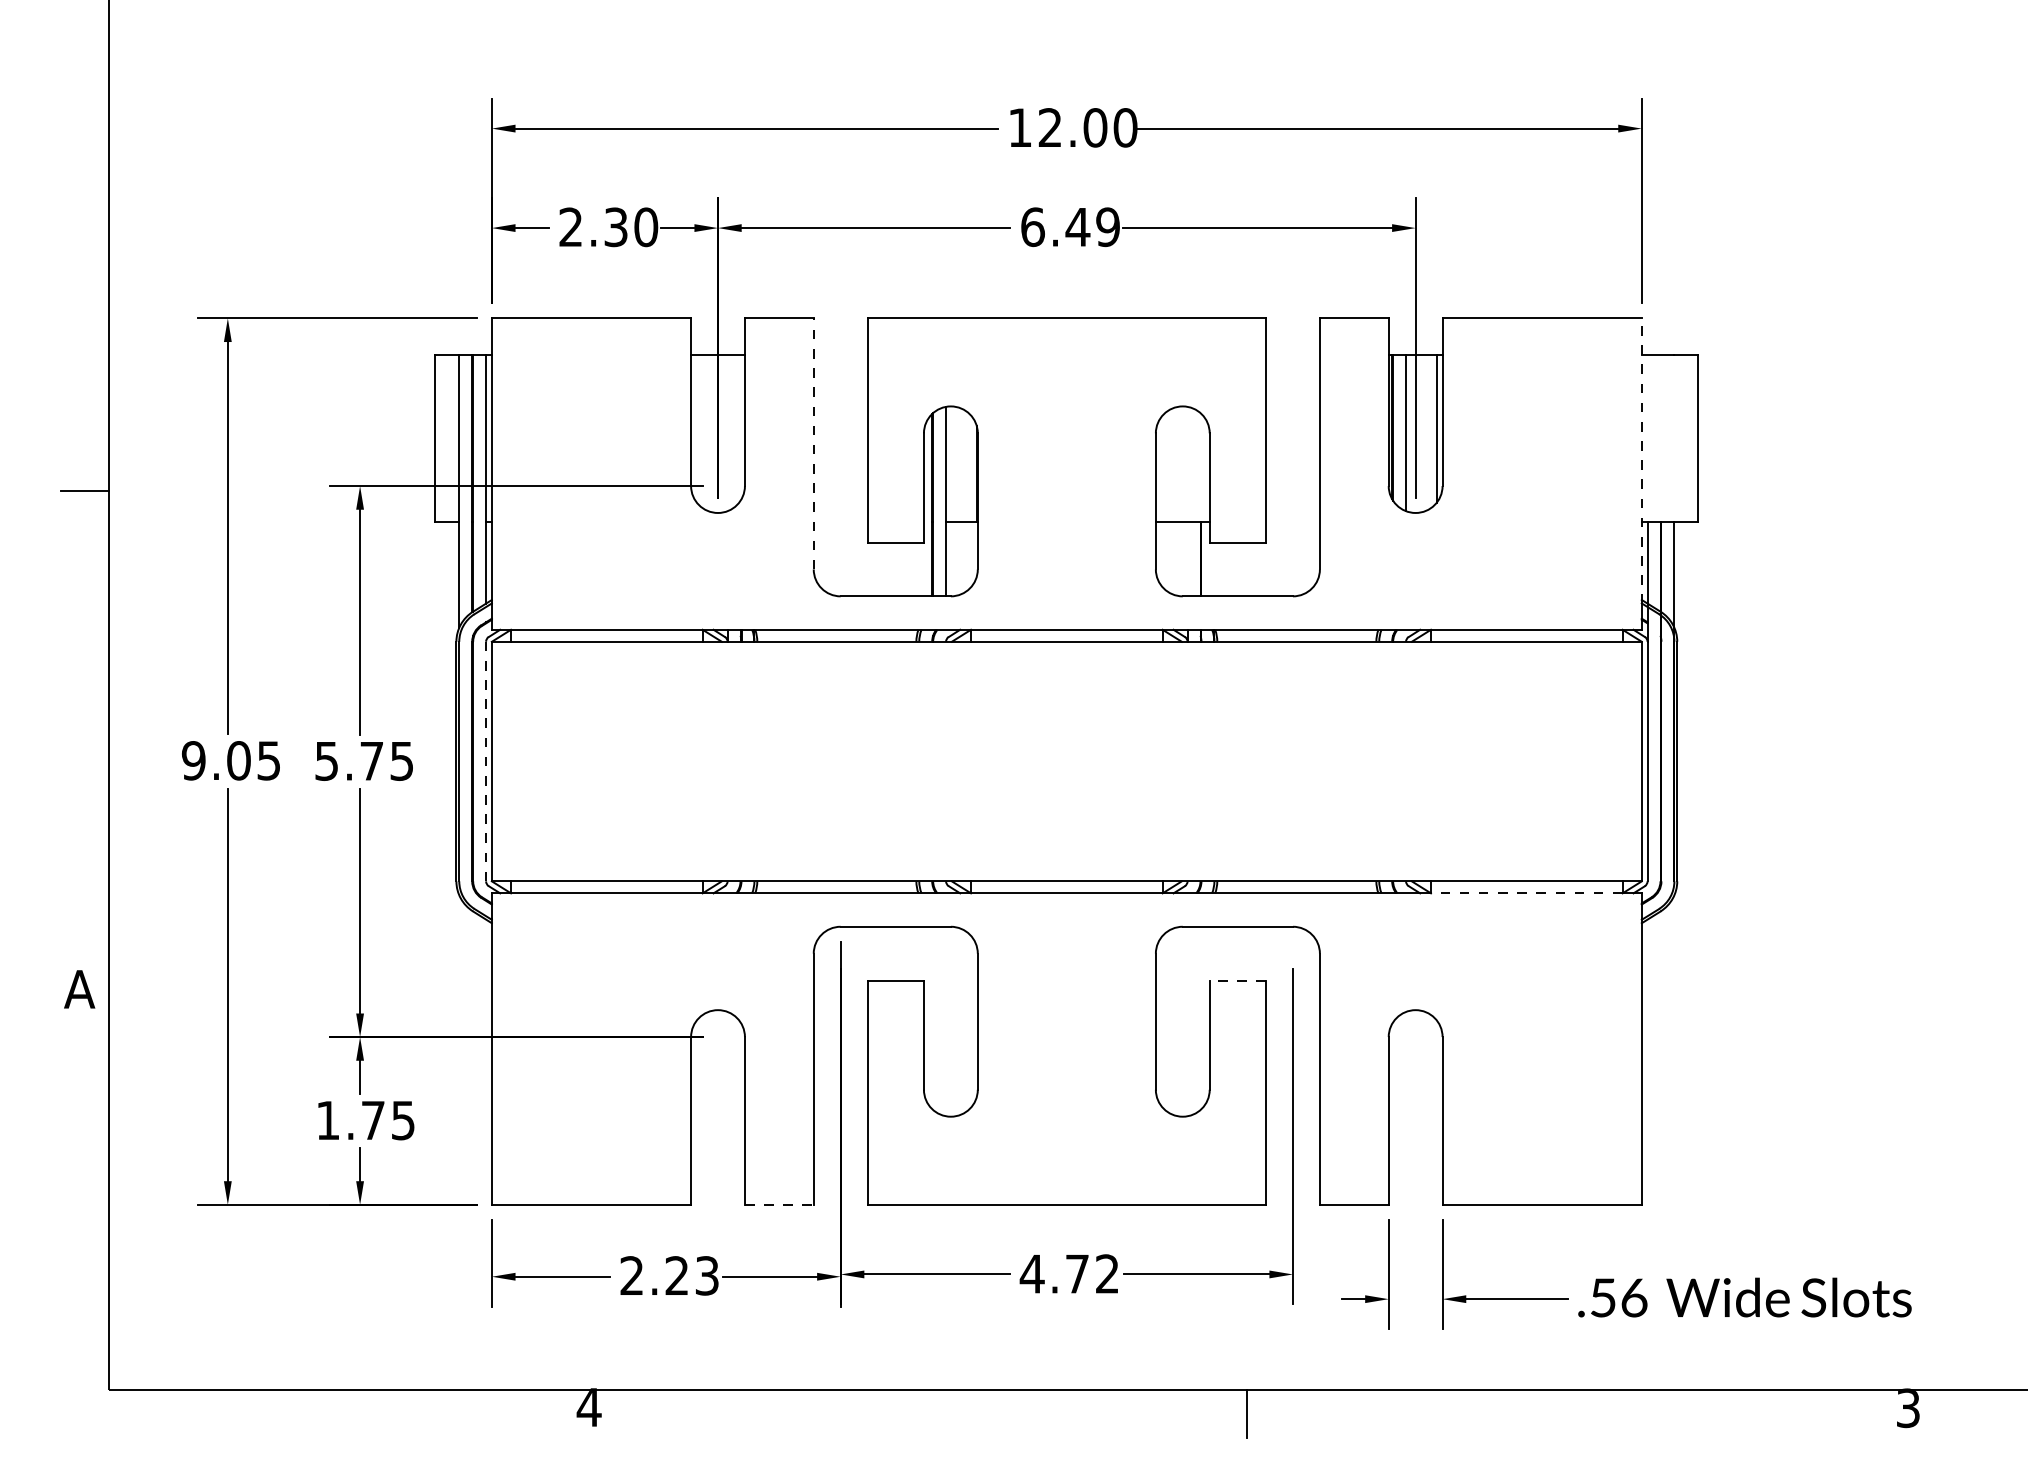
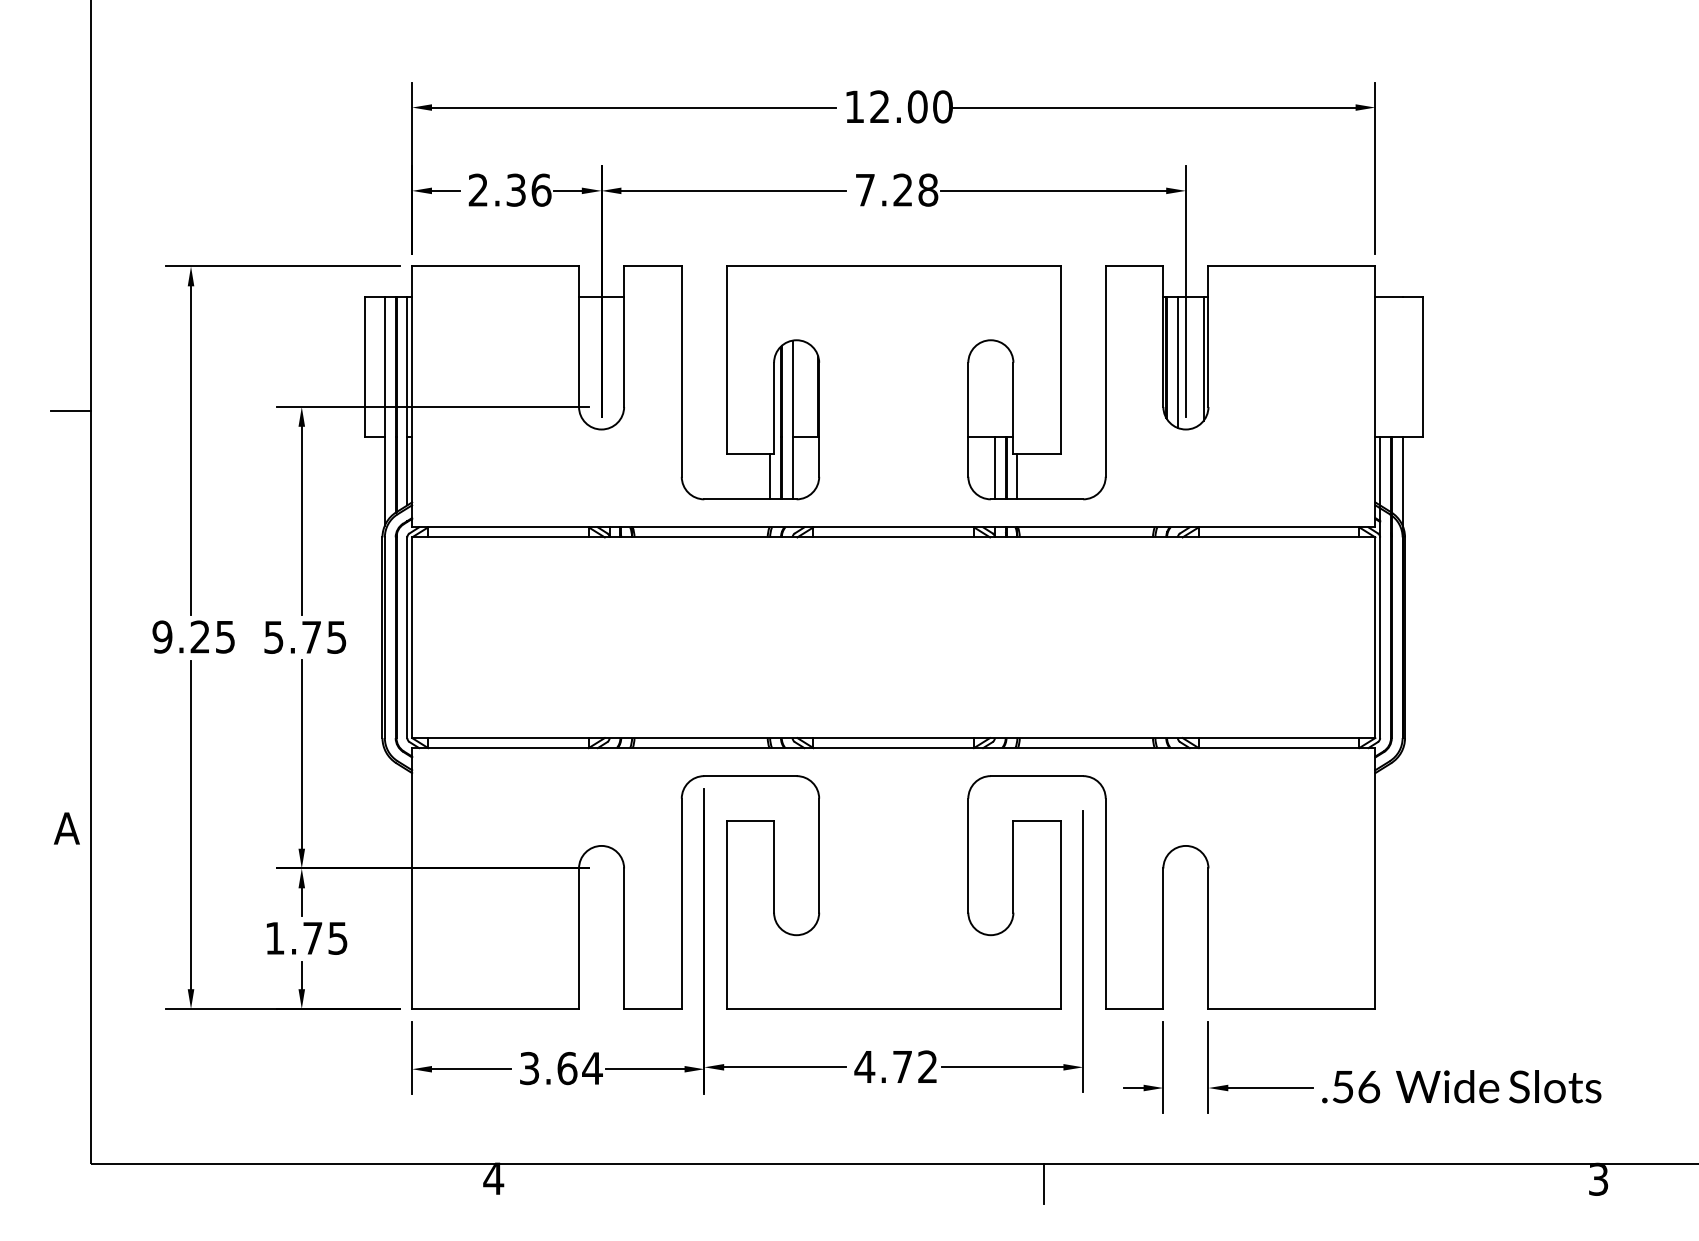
text: (646, 226) -> (541, 189), 2.30 -> 2.36
text: (1070, 226) -> (896, 189), 6.49 -> 7.28
line: (813, 443) -> (681, 371), dashed -> solid
line: (1641, 461) -> (1375, 386), dashed -> solid
line: (1187, 559) -> (994, 468), added
line: (919, 569) -> (770, 476), added
line: (1214, 569) -> (1017, 476), added
text: (239, 760) -> (200, 636), 9.05 -> 9.25
line: (486, 761) -> (407, 637), dashed -> solid
line: (1526, 893) -> (1278, 748), dashed -> solid
line: (1238, 980) -> (1037, 821), dashed -> solid
line: (778, 1204) -> (652, 1008), dashed -> solid
text: (670, 1275) -> (561, 1068), 2.23 -> 3.64

